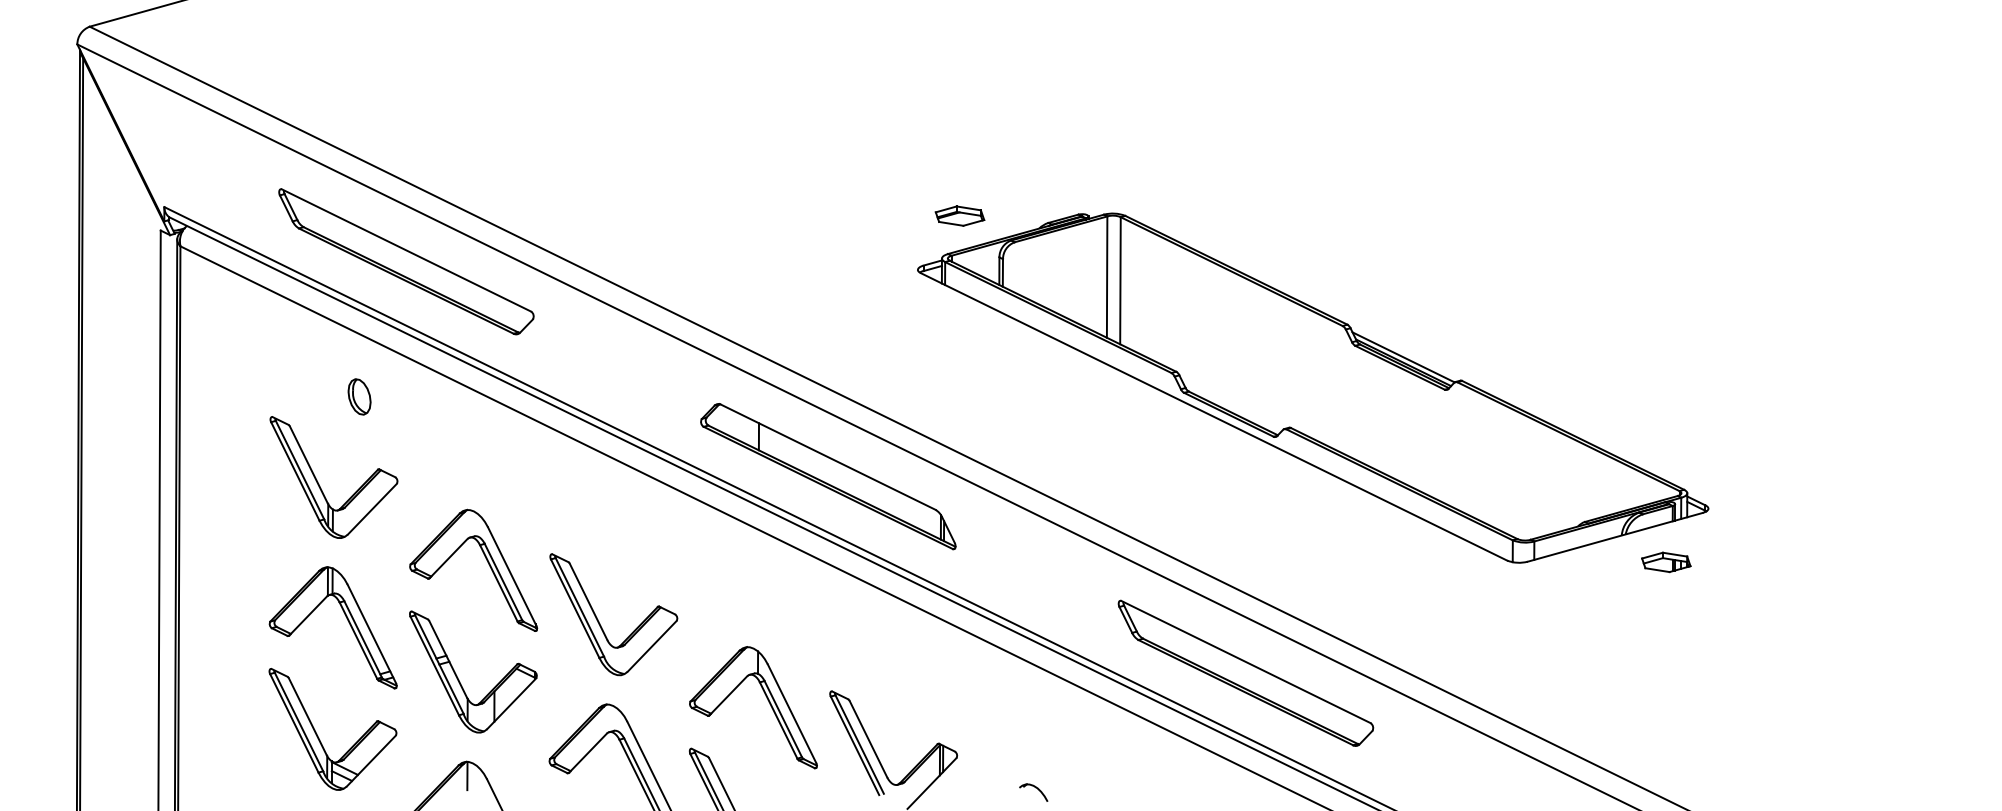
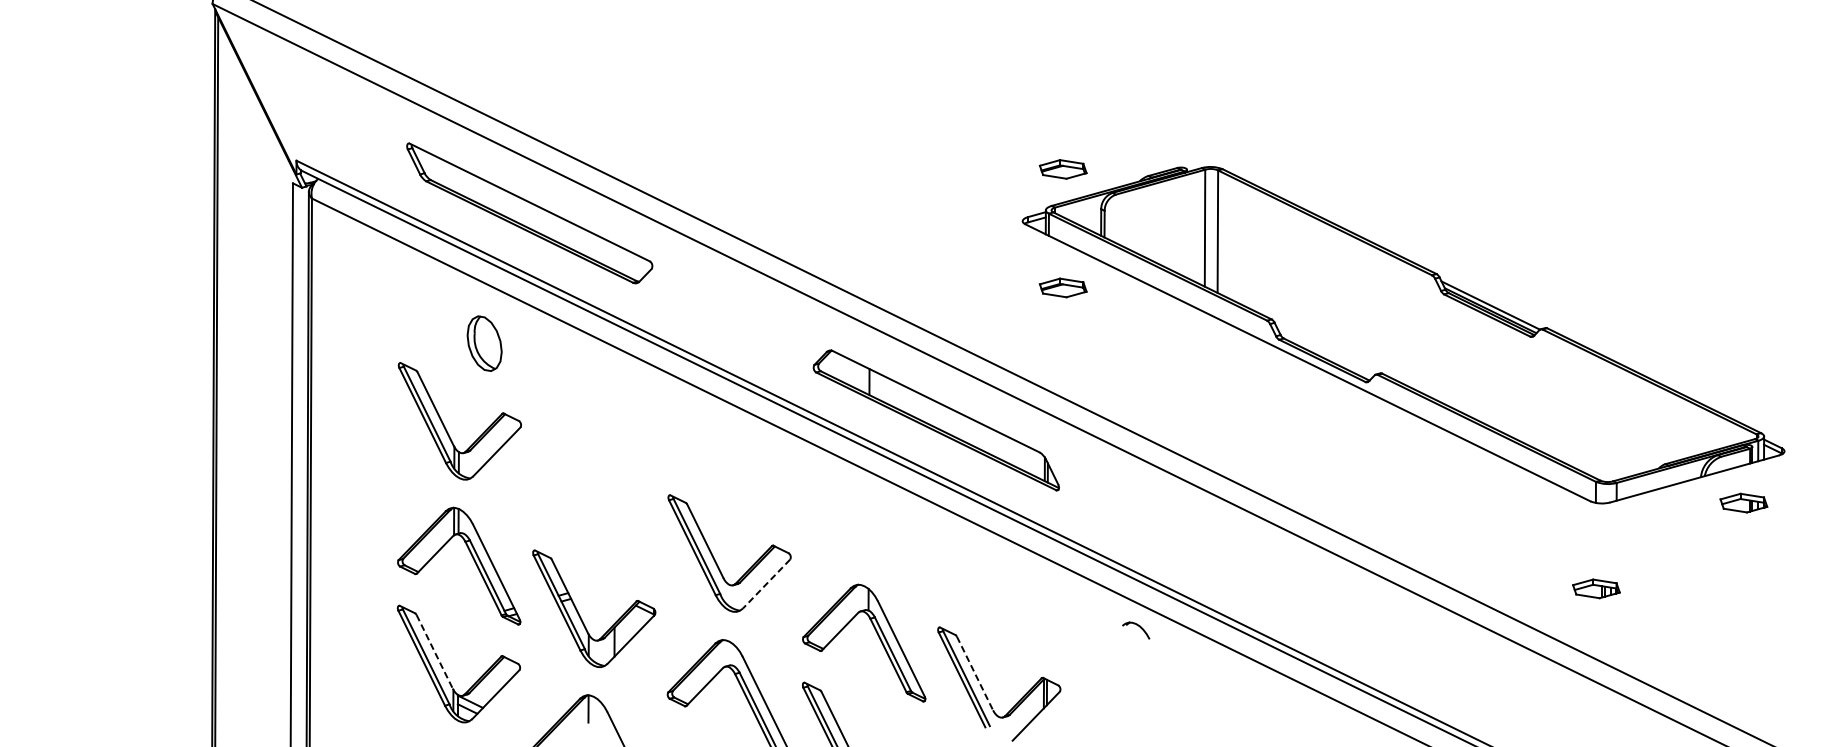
part: (959, 338) -> (1062, 287), added
part: (359, 396) -> (484, 343), size x1.6
part: (487, 562) -> (607, 503), removed
line: (651, 646) -> (765, 584), solid -> dashed
part: (1513, 651) -> (1596, 588), added
part: (1245, 672) -> (1338, 609), removed
line: (307, 717) -> (434, 652), solid -> dashed
line: (868, 739) -> (975, 673), solid -> dashed
part: (1033, 792) -> (1135, 630), moved

